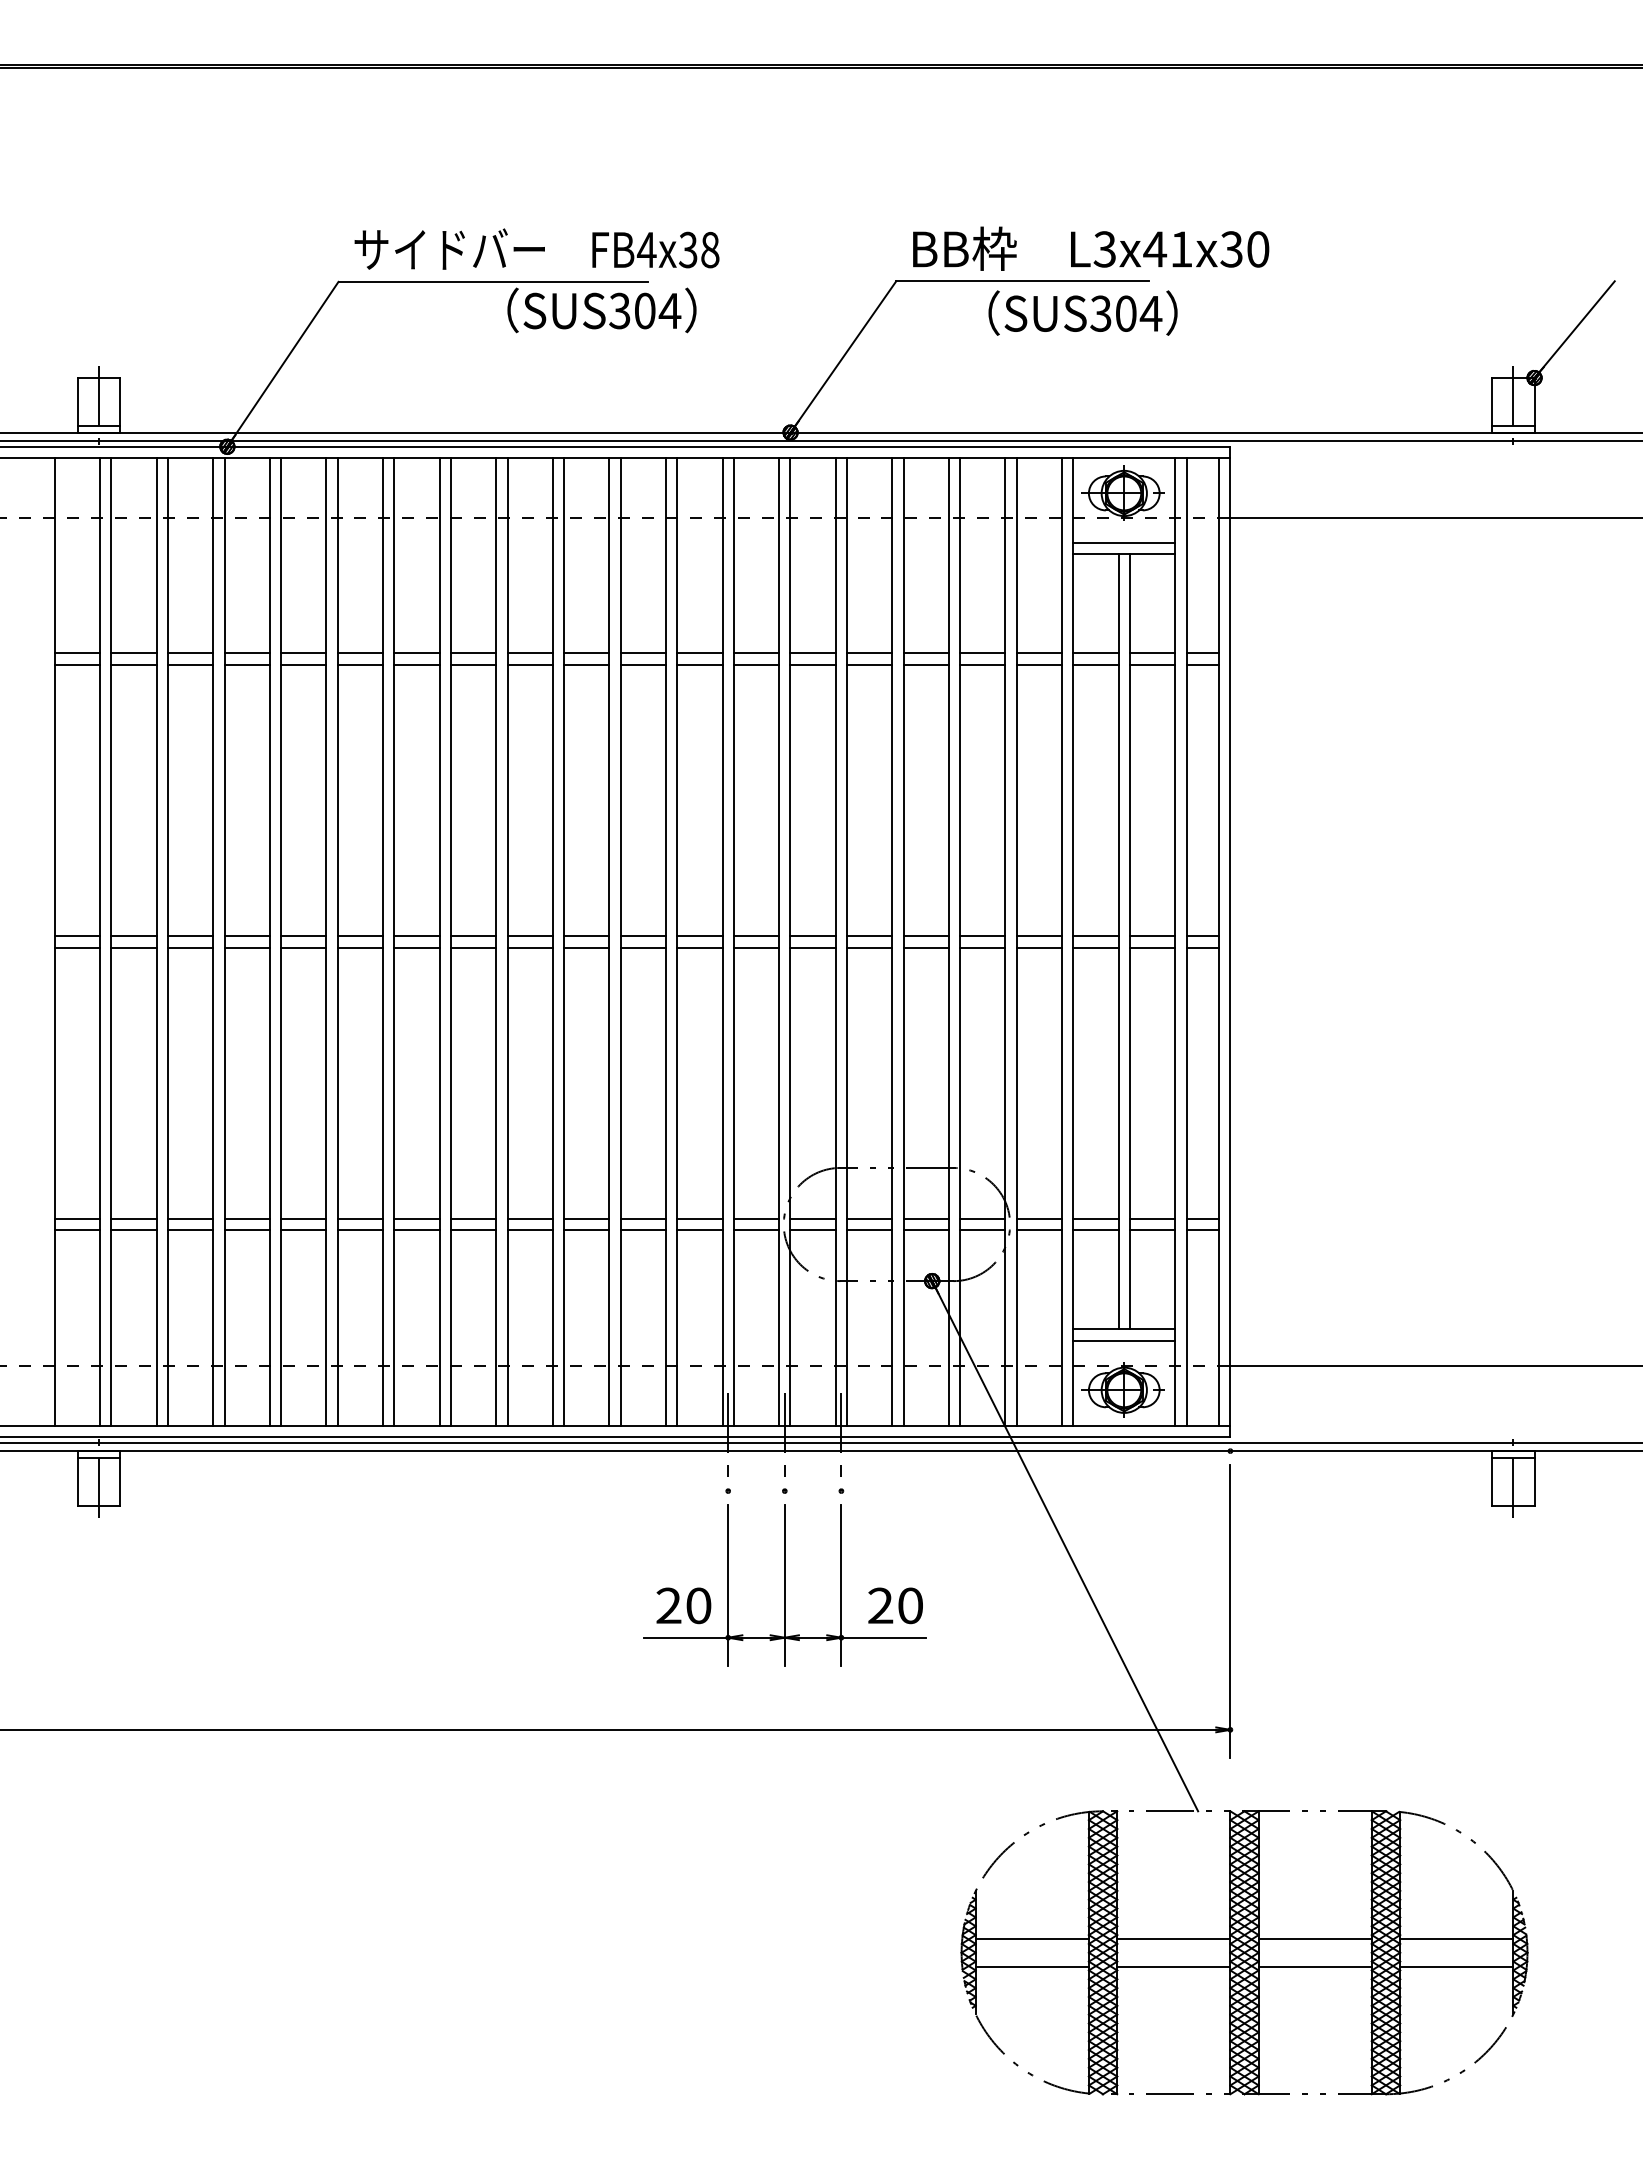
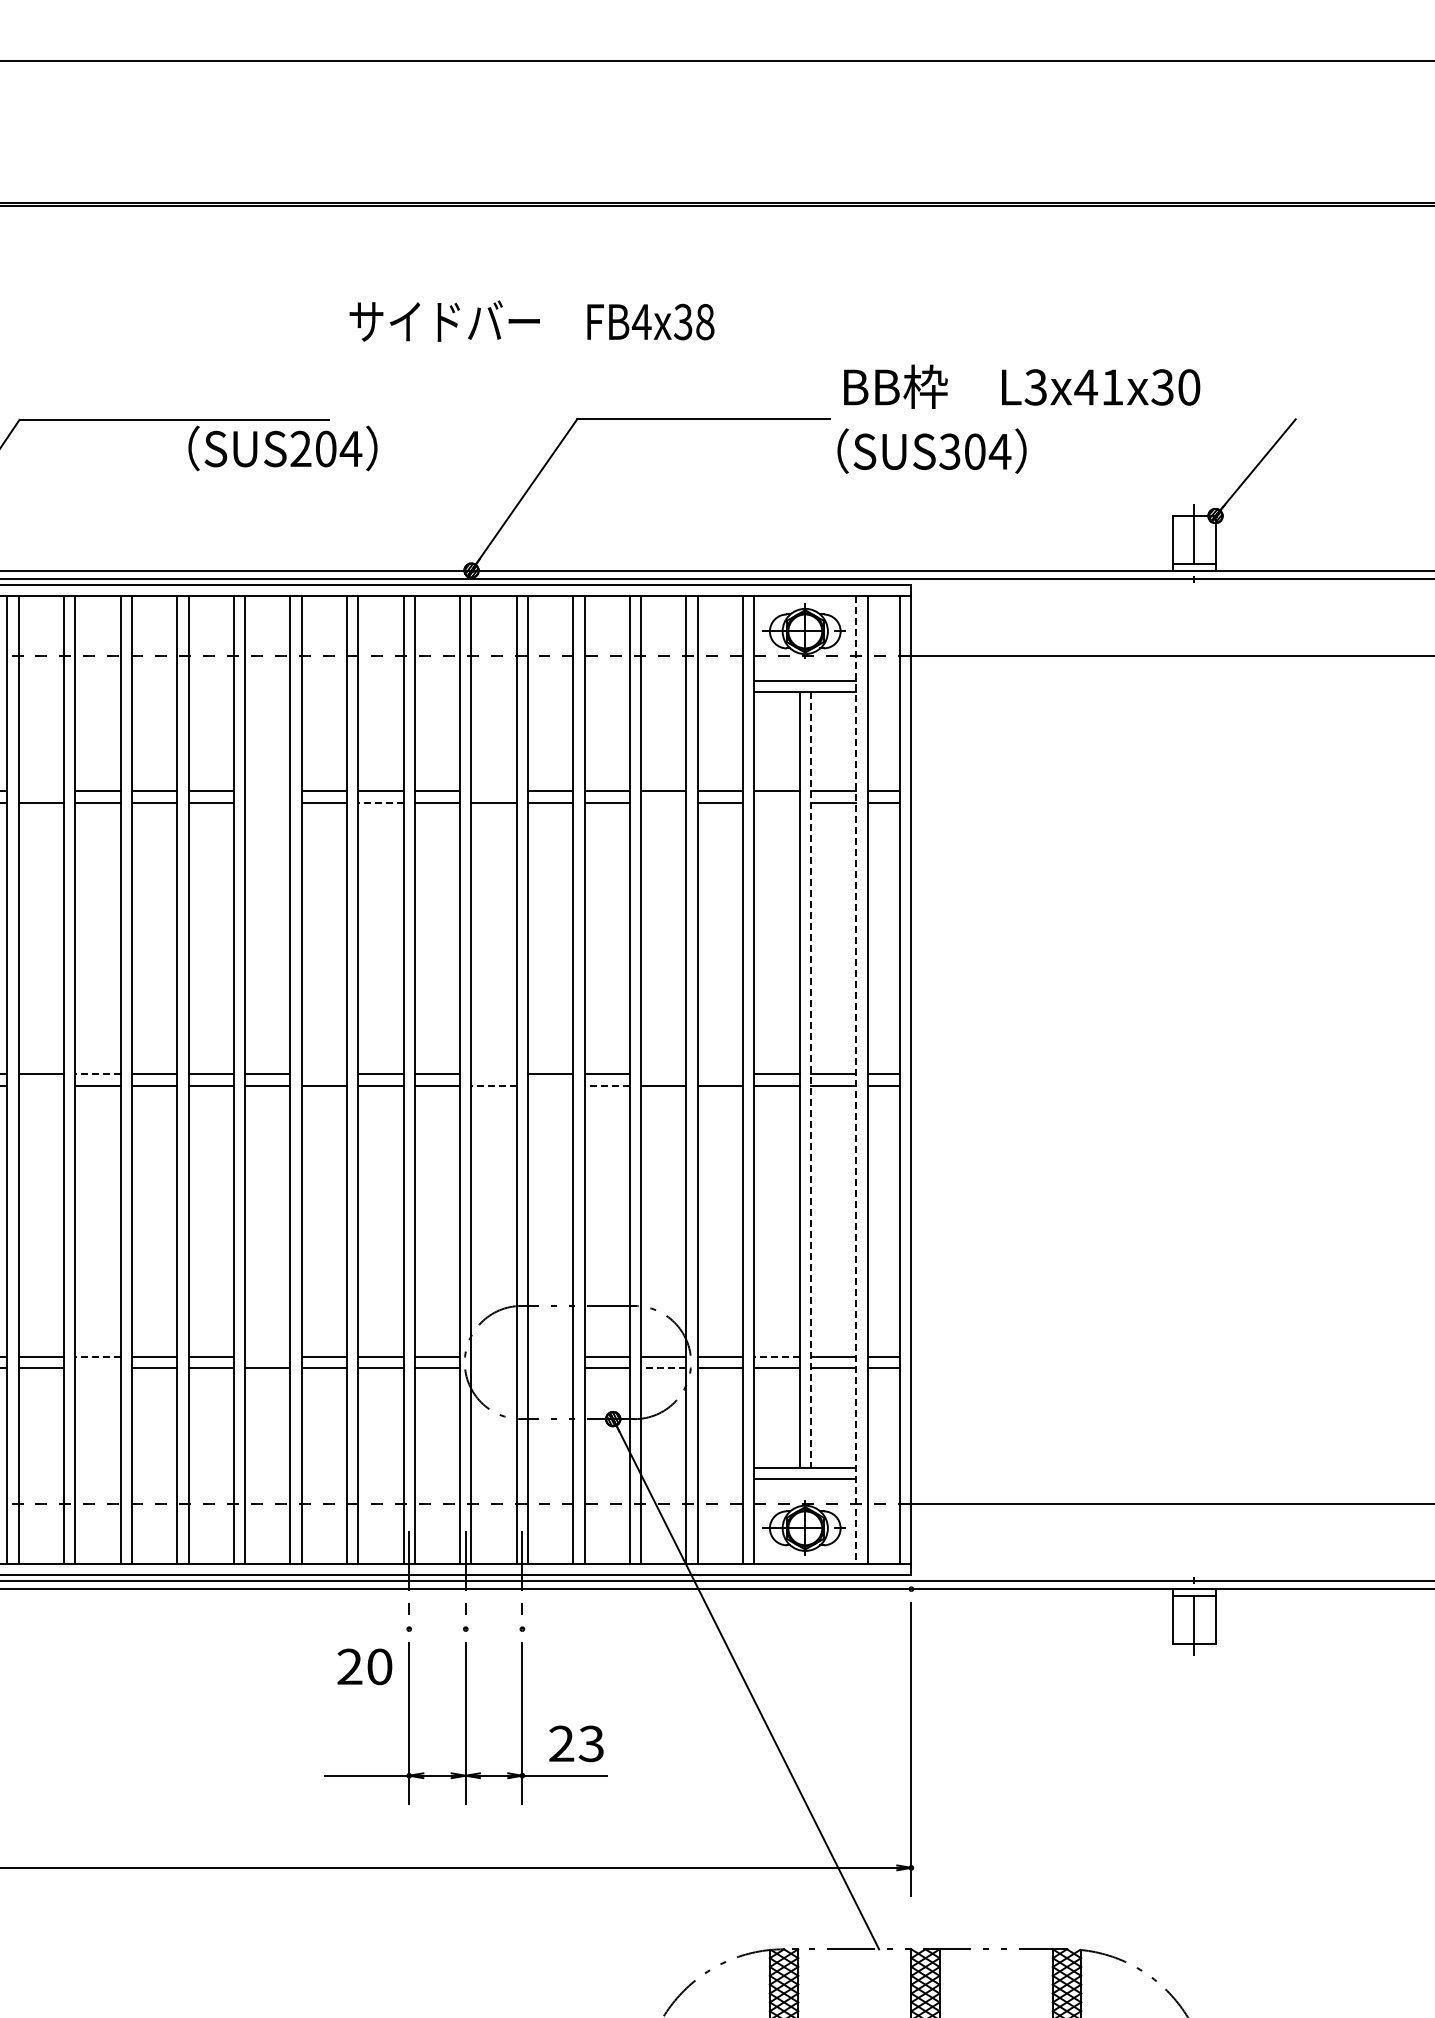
text: (536, 248) -> (531, 320), moved
text: (1091, 248) -> (1022, 386), moved
text: (619, 311) -> (300, 449), SUS304 -> SUS204
text: (1082, 312) -> (931, 450), moved
line: (360, 653) -> (41, 791), removed
line: (586, 653) -> (267, 791), removed
line: (812, 653) -> (493, 791), removed
line: (586, 664) -> (267, 802), removed
line: (699, 664) -> (380, 802), solid -> dashed
line: (982, 664) -> (663, 802), removed
line: (1095, 664) -> (776, 802), removed
line: (417, 936) -> (98, 1074), solid -> dashed
line: (642, 936) -> (323, 1074), removed
line: (812, 936) -> (493, 1074), removed
line: (982, 936) -> (663, 1074), removed
line: (1039, 936) -> (720, 1074), removed
line: (1129, 941) -> (810, 1079), solid -> dashed
line: (1175, 941) -> (856, 1079), solid -> dashed
line: (360, 947) -> (41, 1085), removed
line: (813, 947) -> (494, 1085), solid -> dashed
line: (869, 947) -> (550, 1085), removed
line: (926, 947) -> (607, 1085), solid -> dashed
line: (417, 1219) -> (98, 1357), solid -> dashed
line: (586, 1219) -> (267, 1357), removed
line: (812, 1219) -> (493, 1357), removed
line: (869, 1219) -> (550, 1357), removed
line: (1096, 1219) -> (777, 1357), solid -> dashed
line: (416, 1230) -> (97, 1368), removed
line: (812, 1230) -> (493, 1368), removed
line: (869, 1230) -> (550, 1368), removed
line: (982, 1230) -> (663, 1368), solid -> dashed
text: (683, 1605) -> (364, 1666), moved
text: (909, 1605) -> (590, 1743), 20 -> 23

